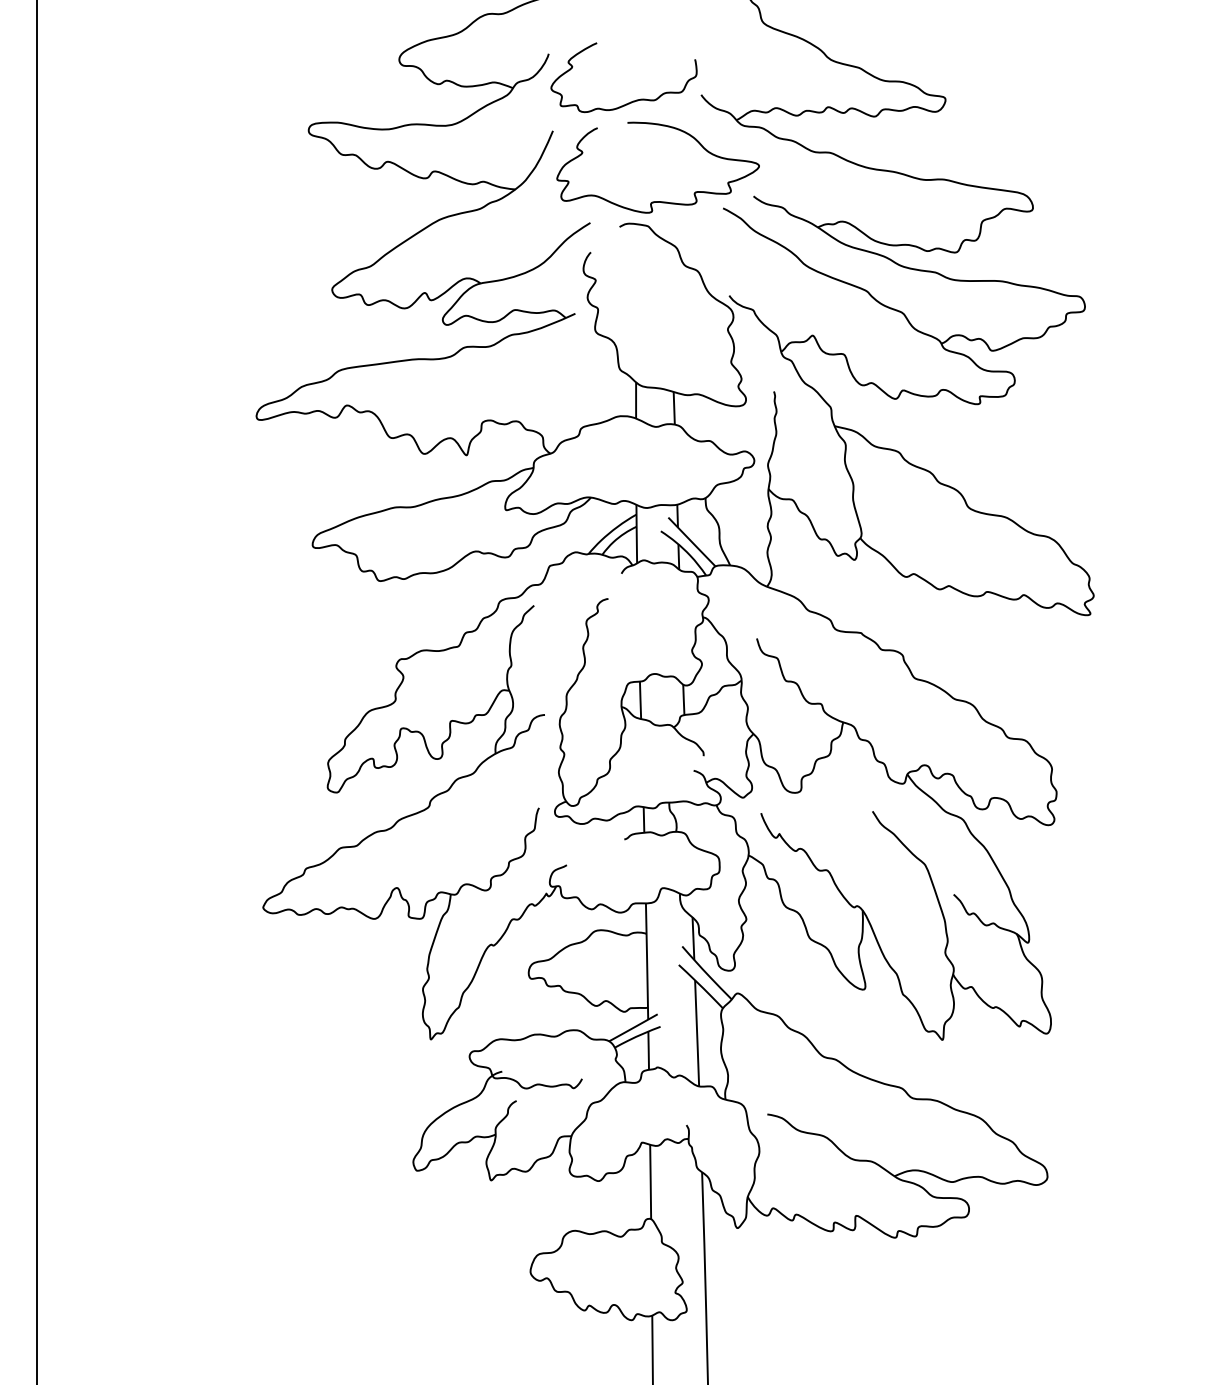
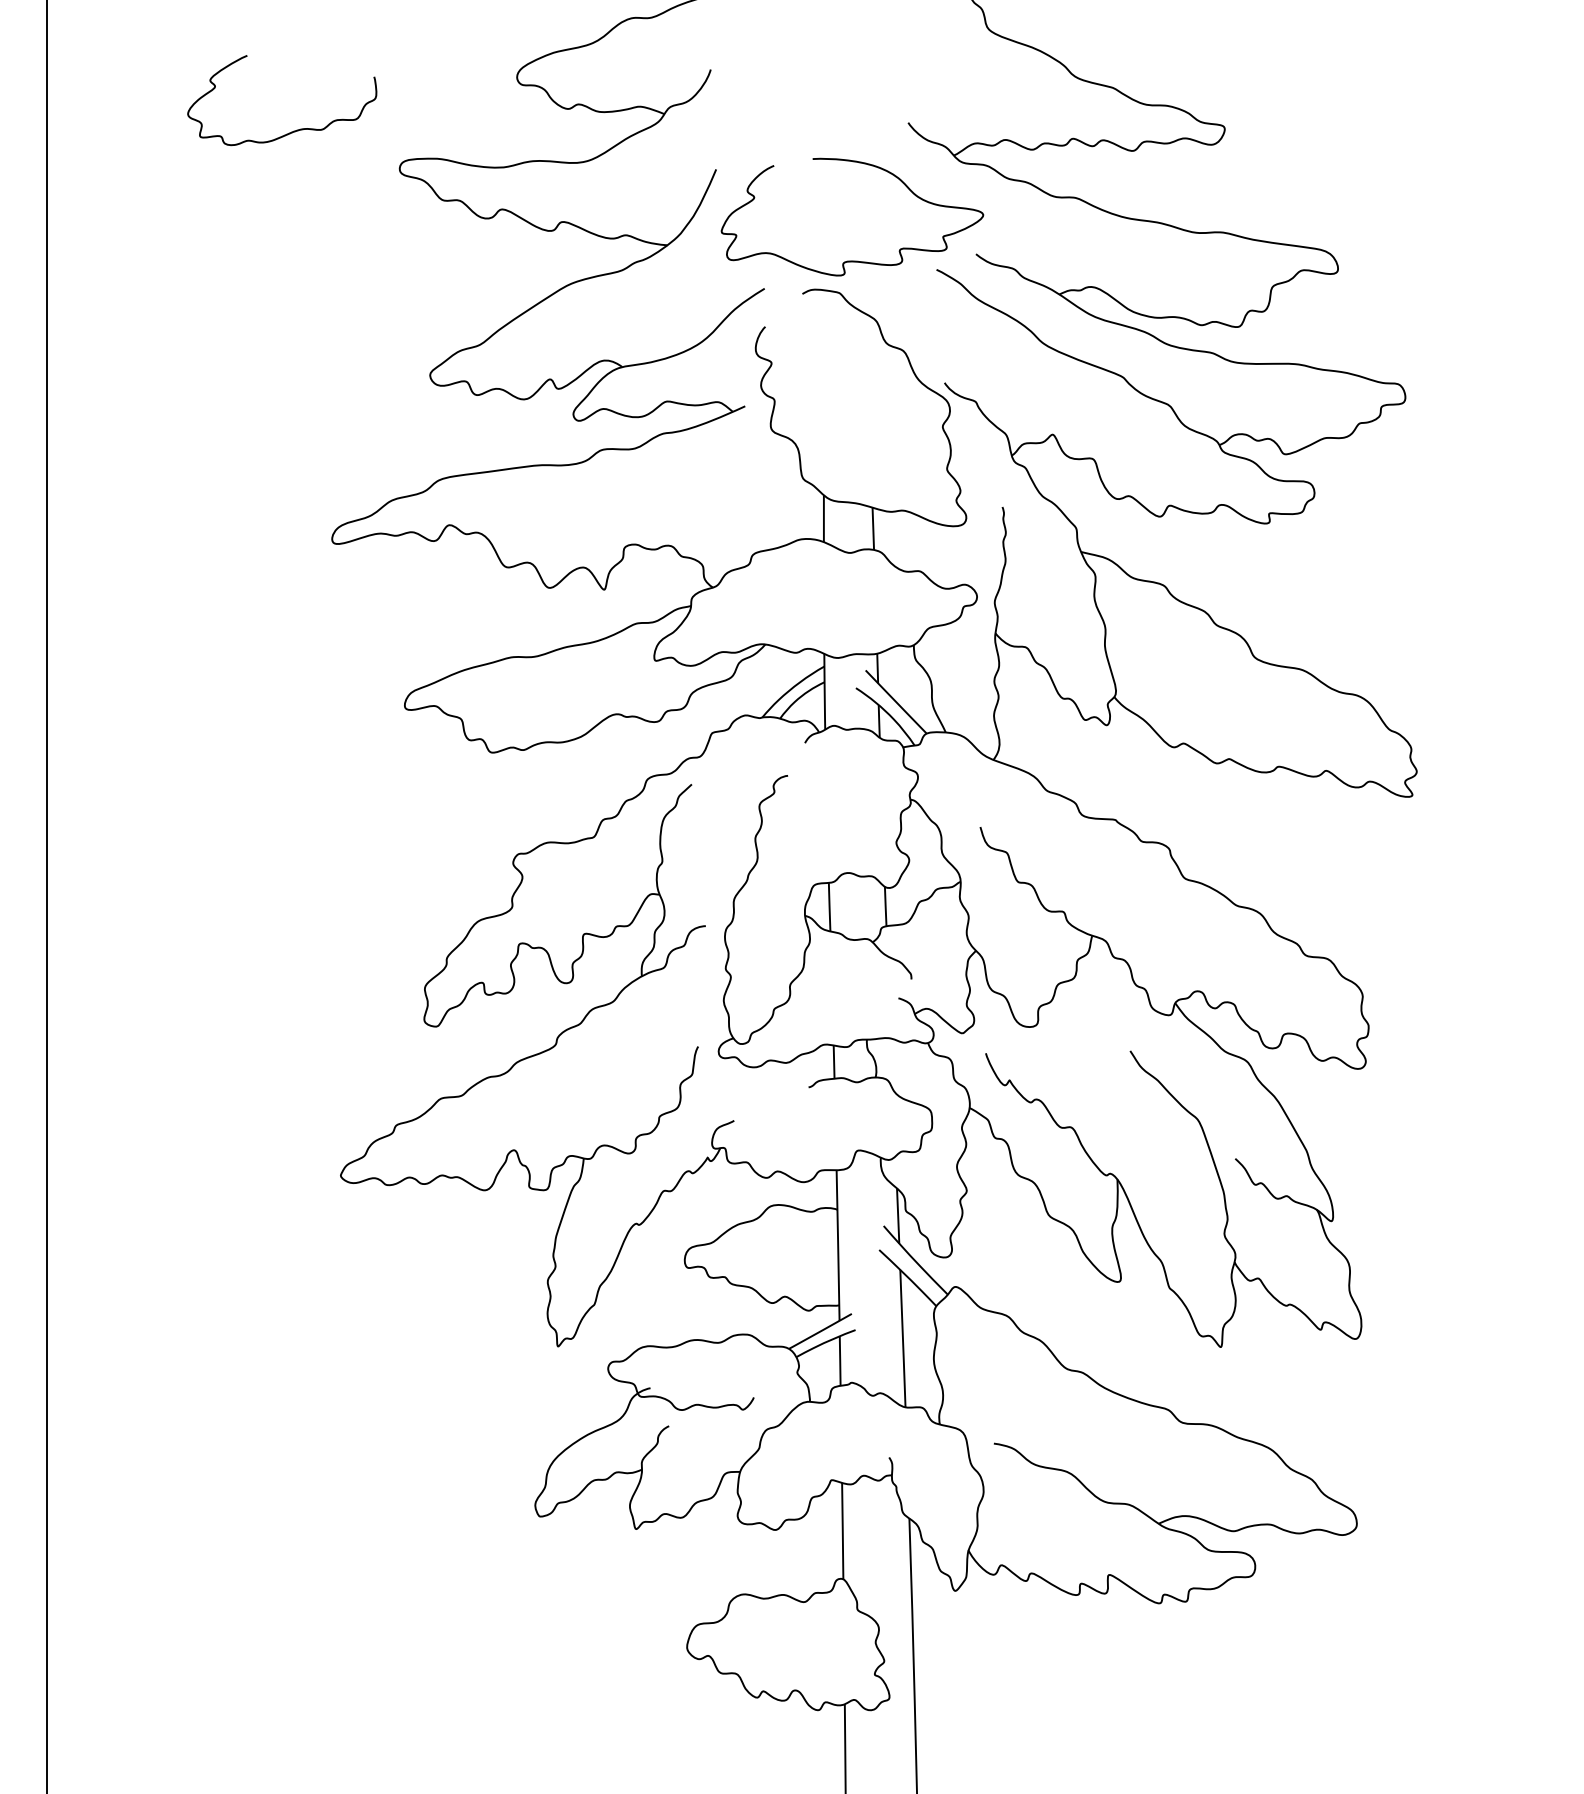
curve: (632, 100) -> (293, 130), moved

